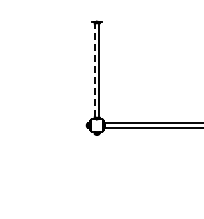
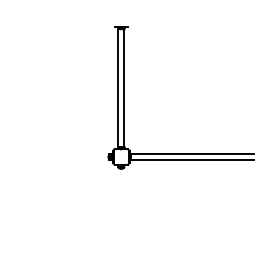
line: (94, 71) -> (118, 89), dashed -> solid

